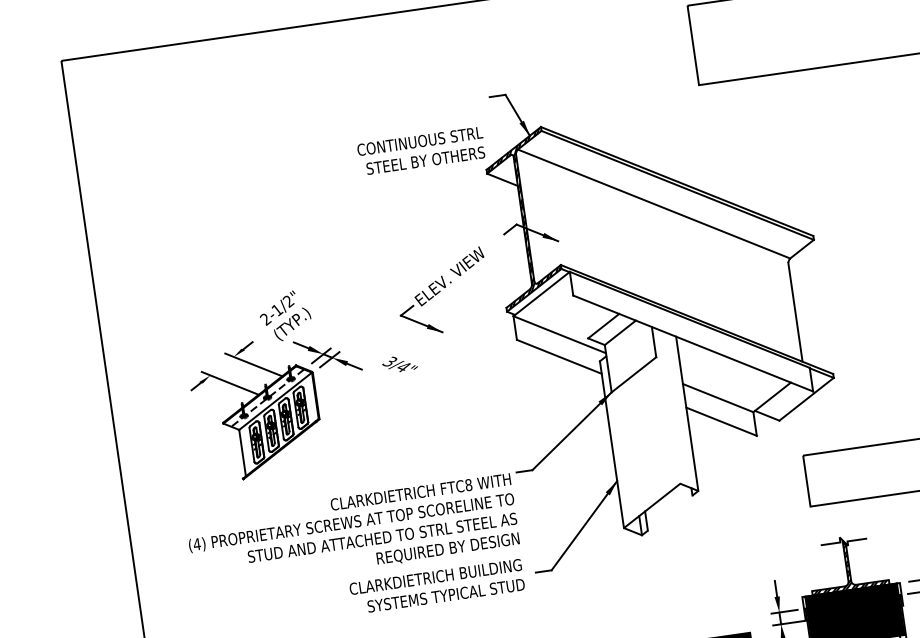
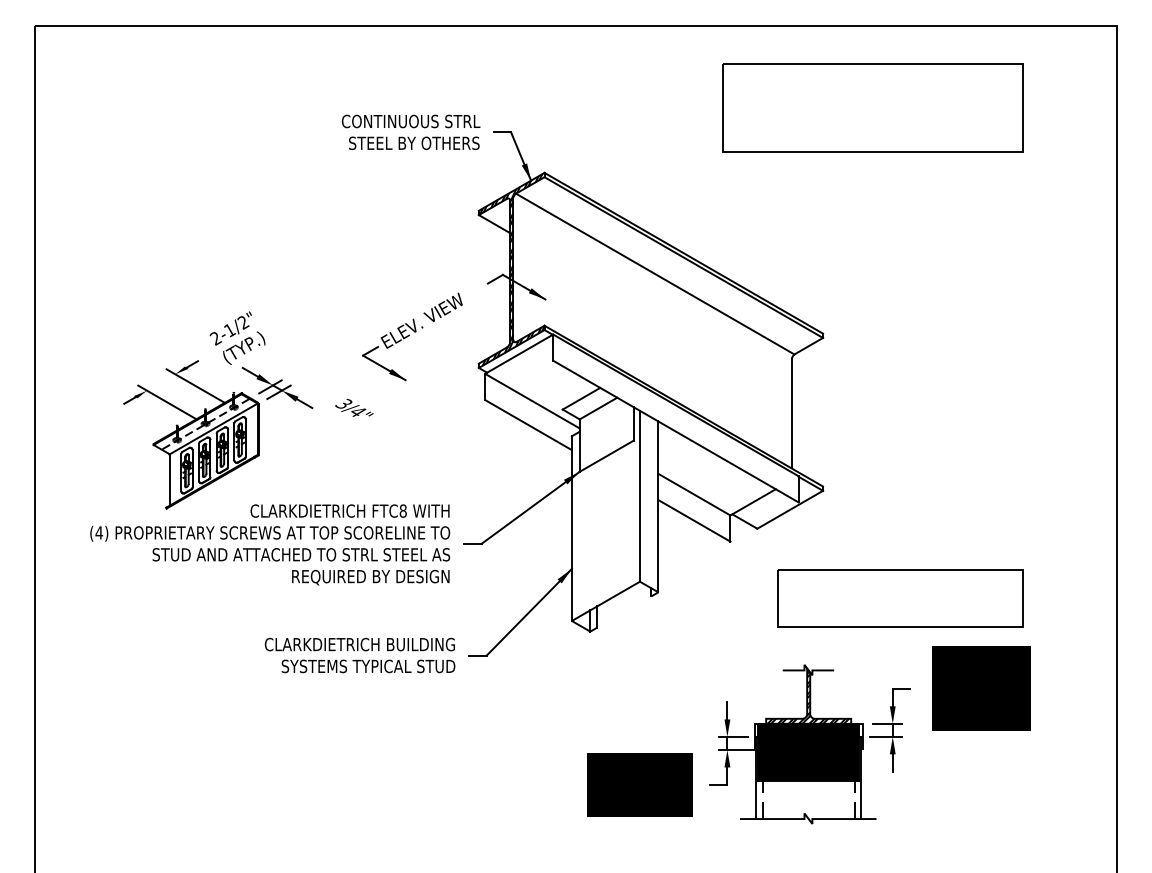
text: (421, 150) -> (411, 131), moved
line: (668, 405) -> (639, 495), added
text: (353, 532) -> (270, 544), moved

